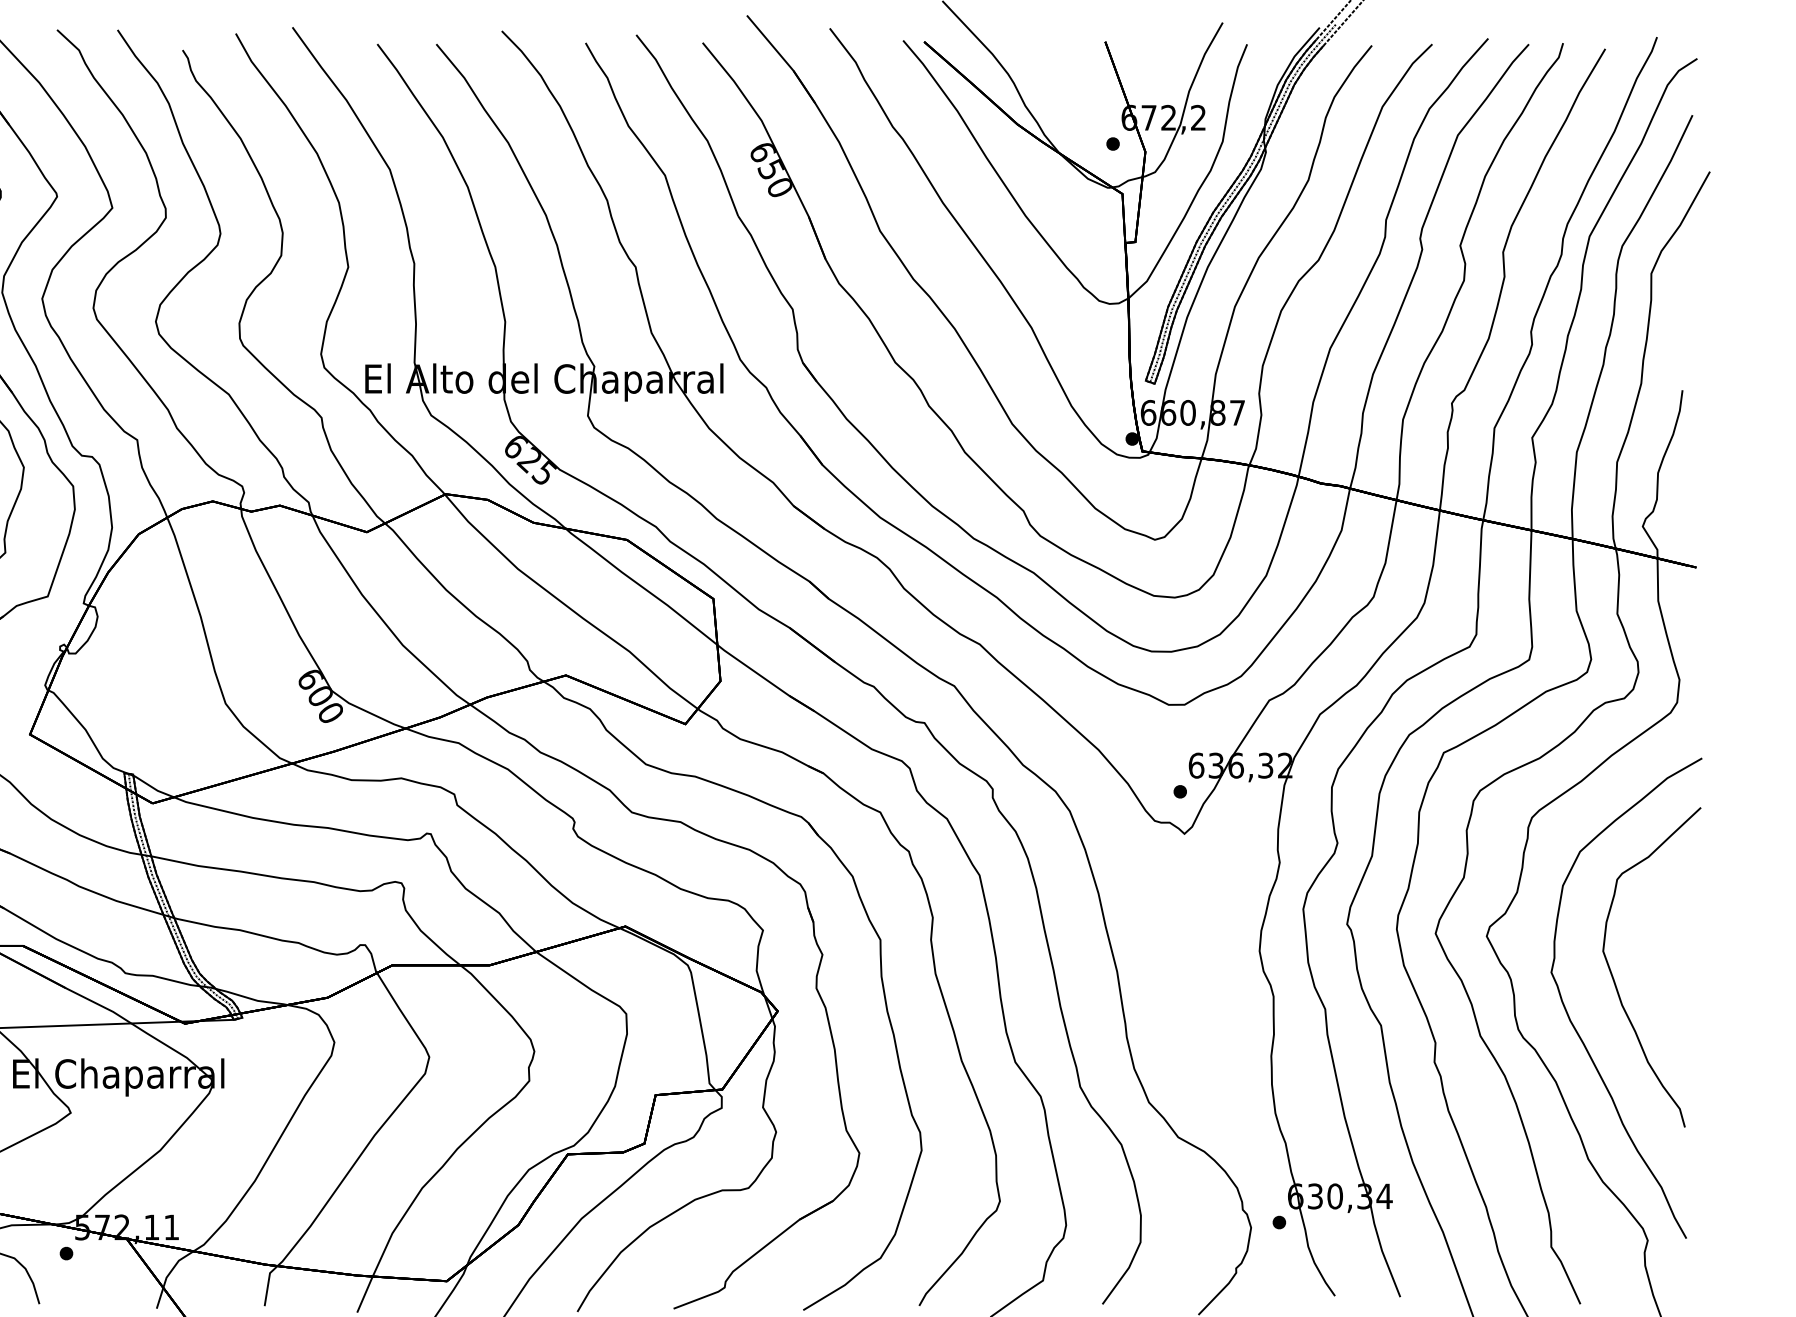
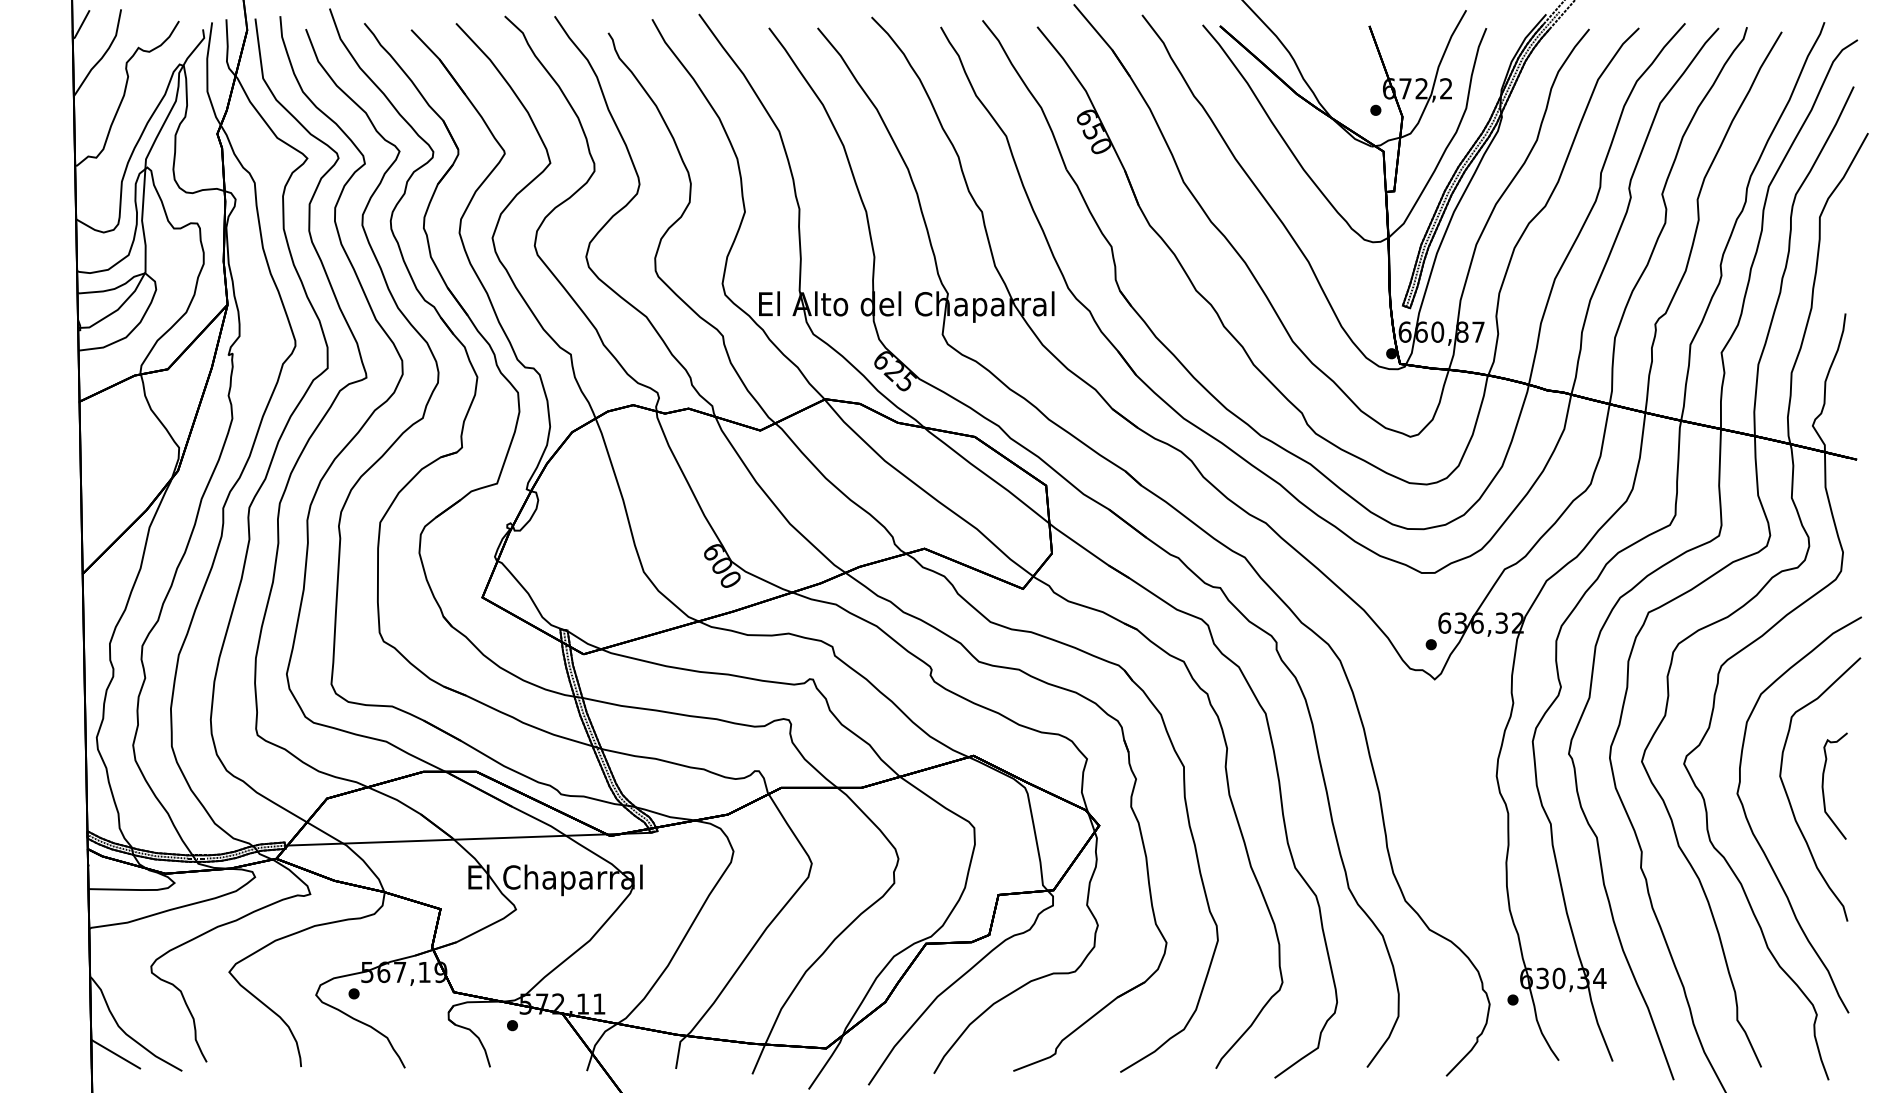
part: (1655, 962) -> (1823, 785), added

